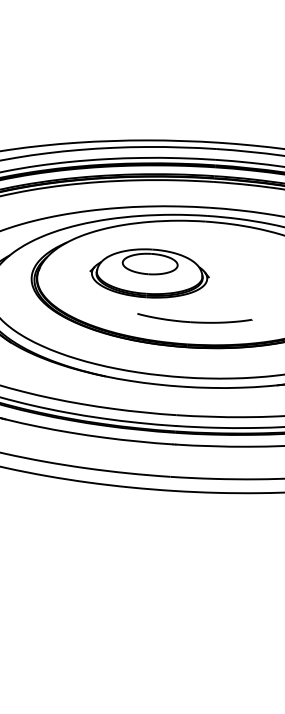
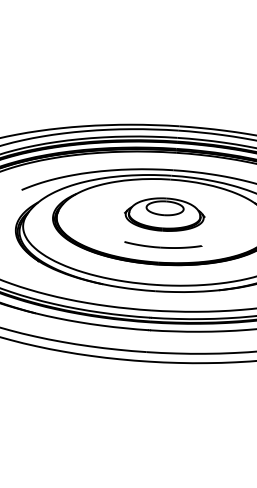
part: (149, 273) -> (164, 214), moved

